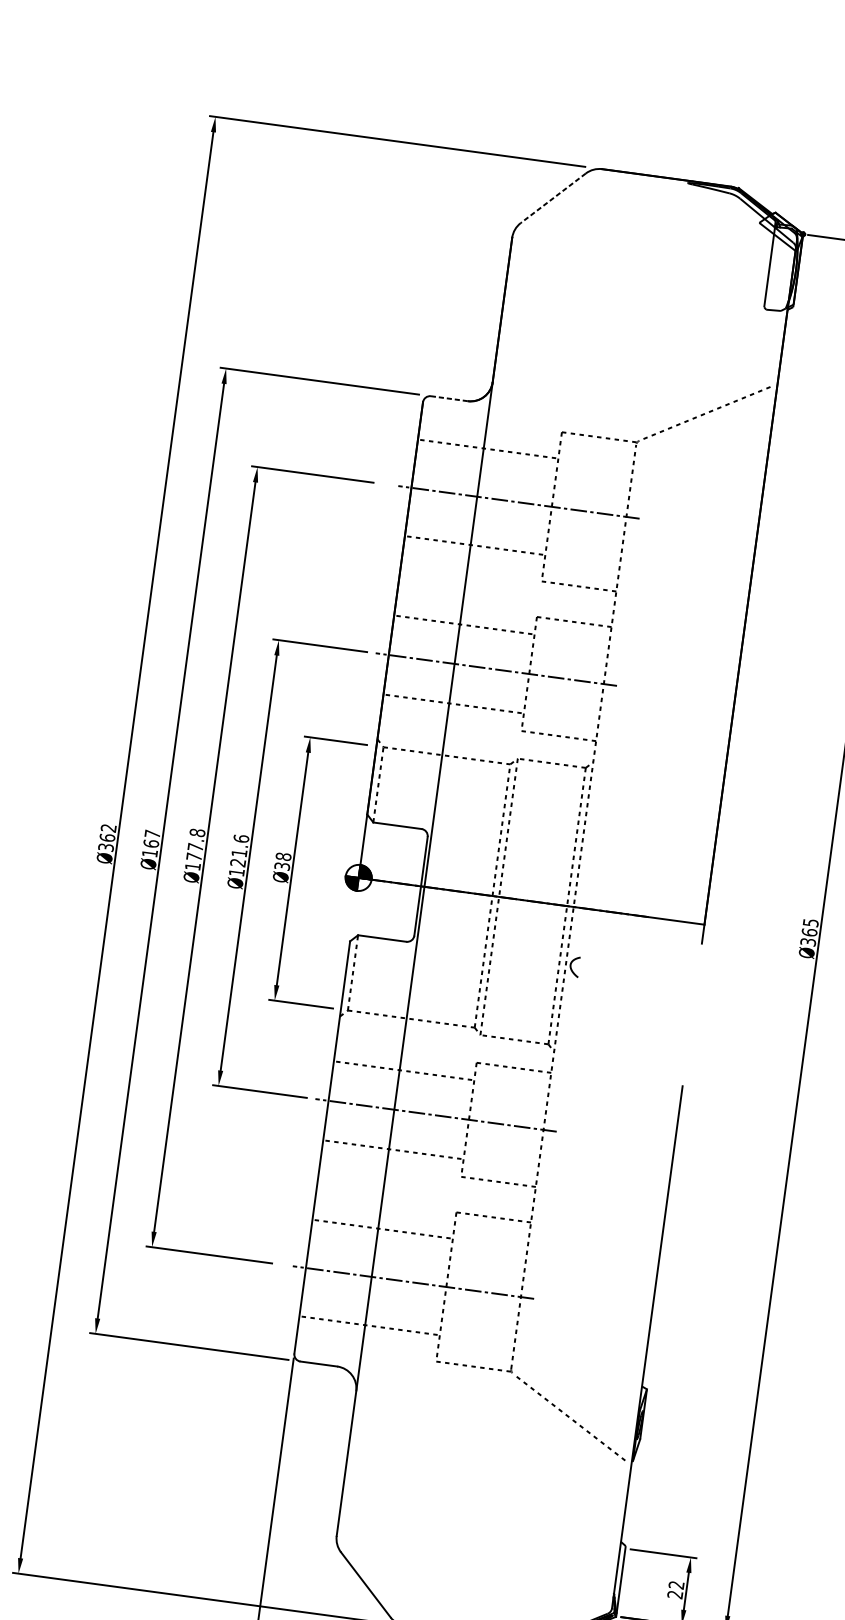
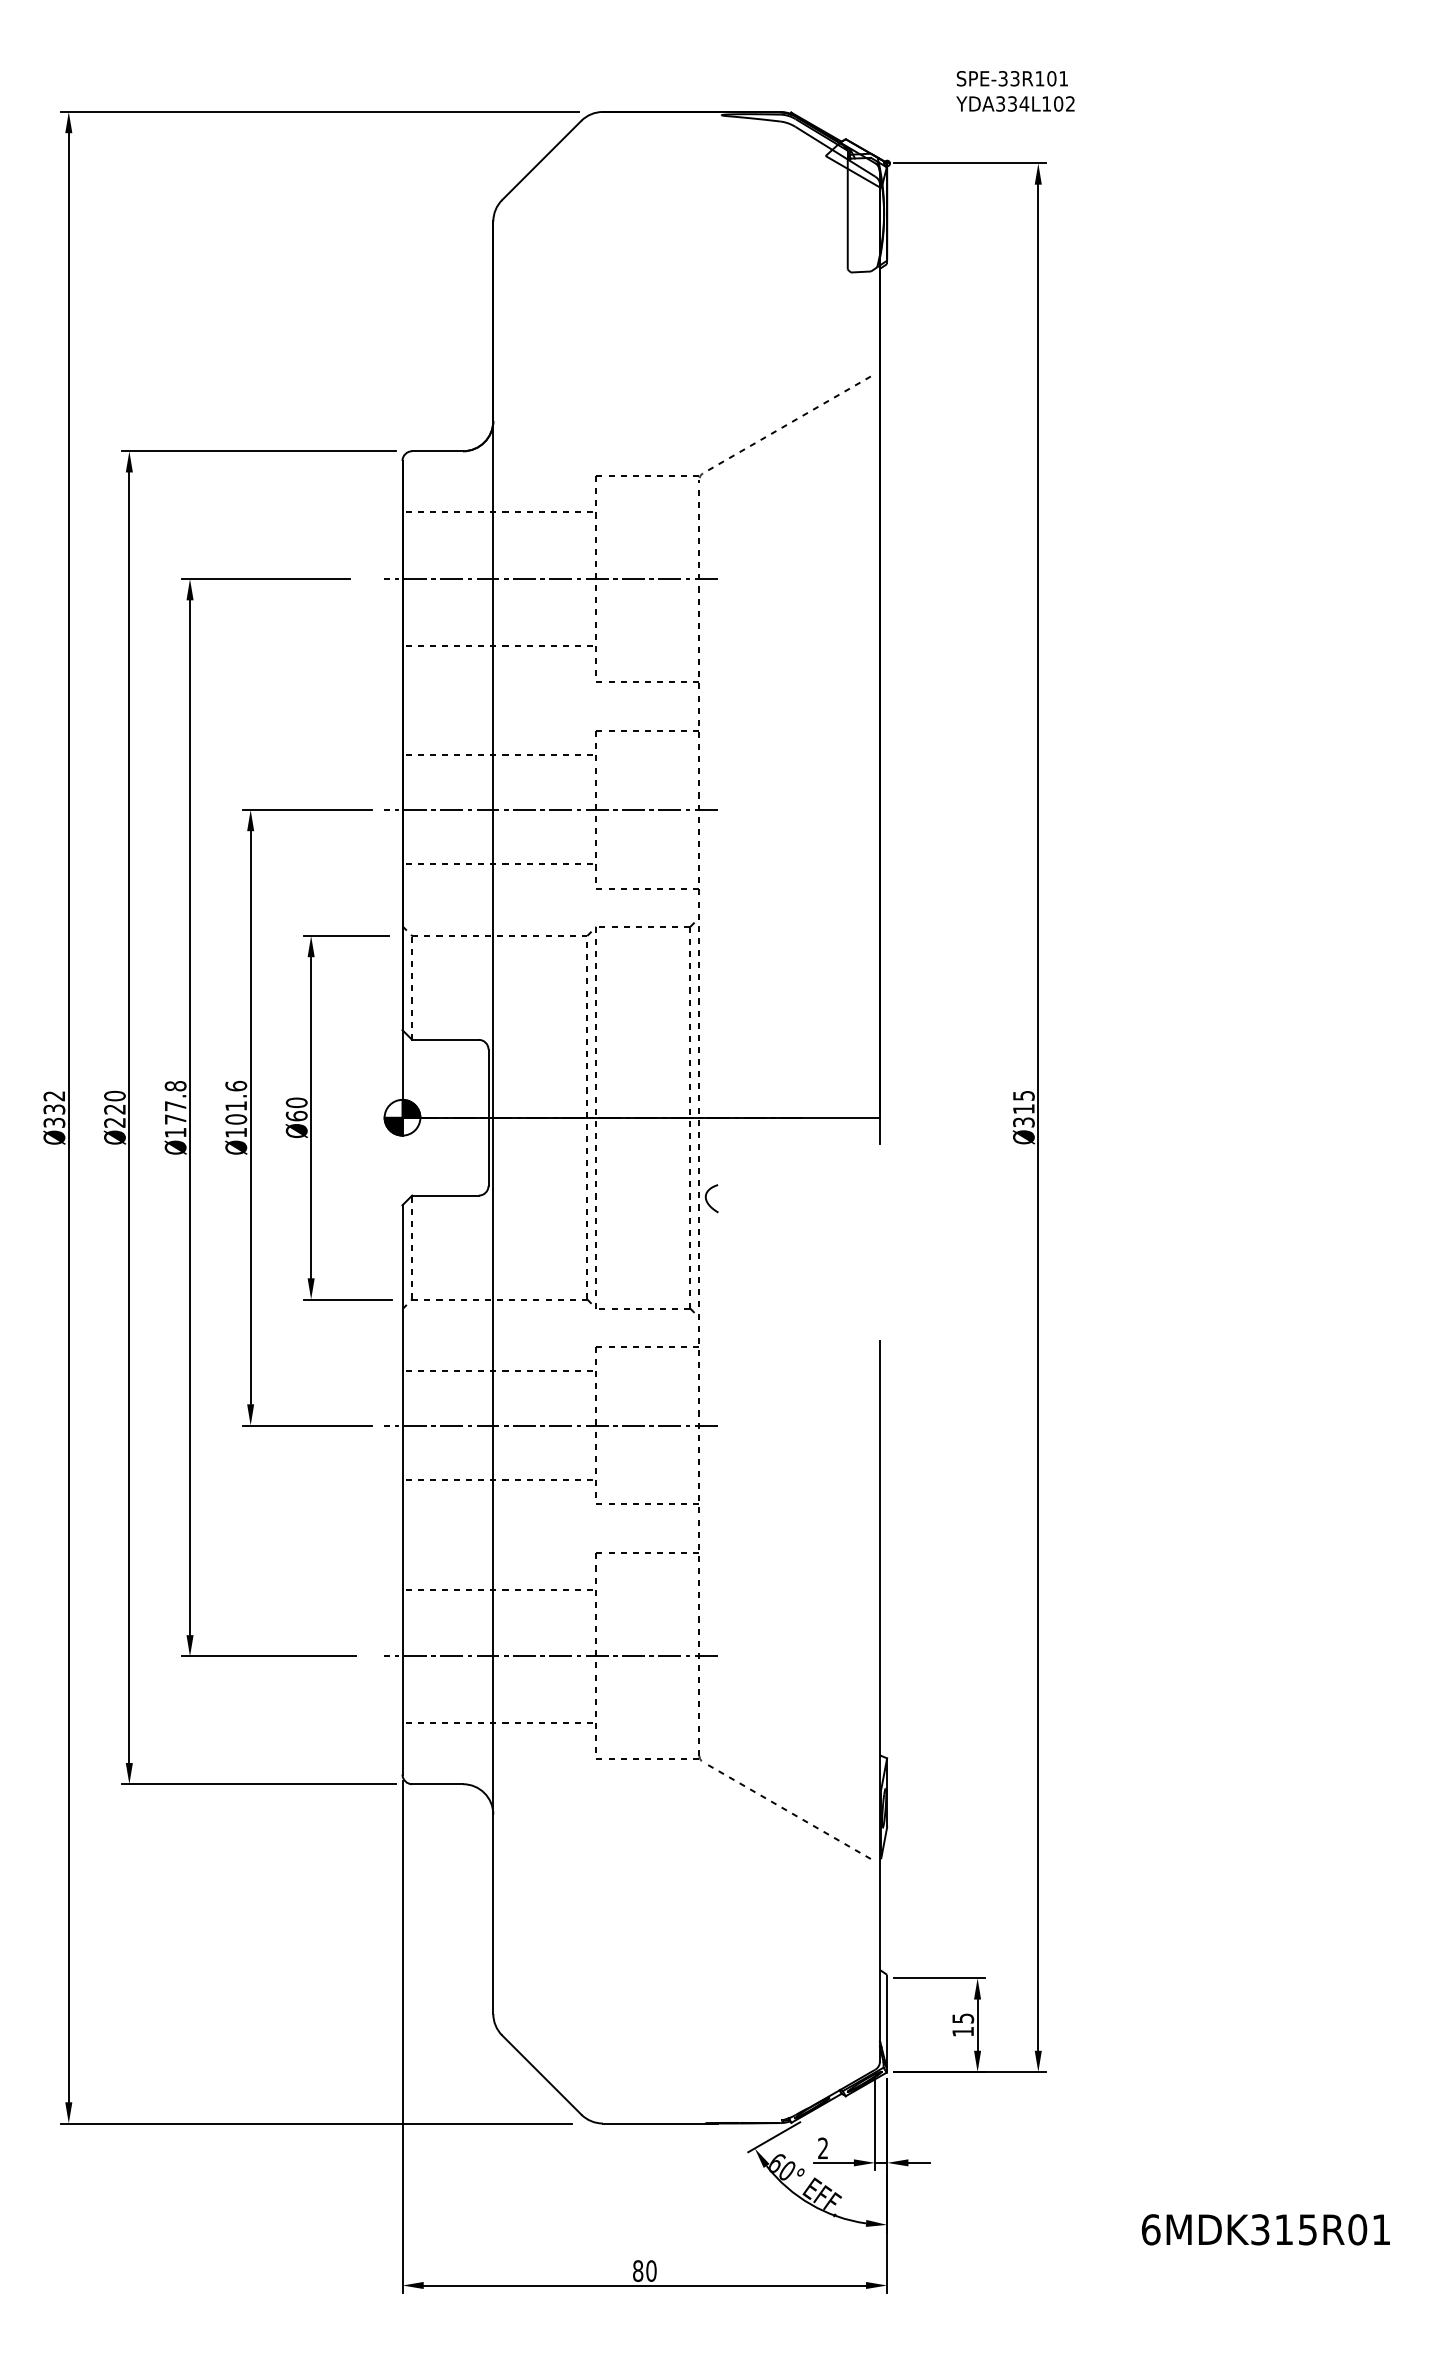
line: (553, 198) -> (541, 160), dashed -> solid
line: (449, 398) -> (437, 451), dashed -> solid
text: (107, 837) -> (54, 1109), Ø362 -> Ø332
text: (151, 843) -> (114, 1108), Ø167 -> Ø220
text: (282, 861) -> (296, 1109), Ø38 -> Ø60
text: (238, 862) -> (236, 1119), Ø121.6 -> Ø101.6
text: (809, 932) -> (1023, 1108), Ø365 -> Ø315
text: (676, 1589) -> (963, 2024), 22 -> 15

